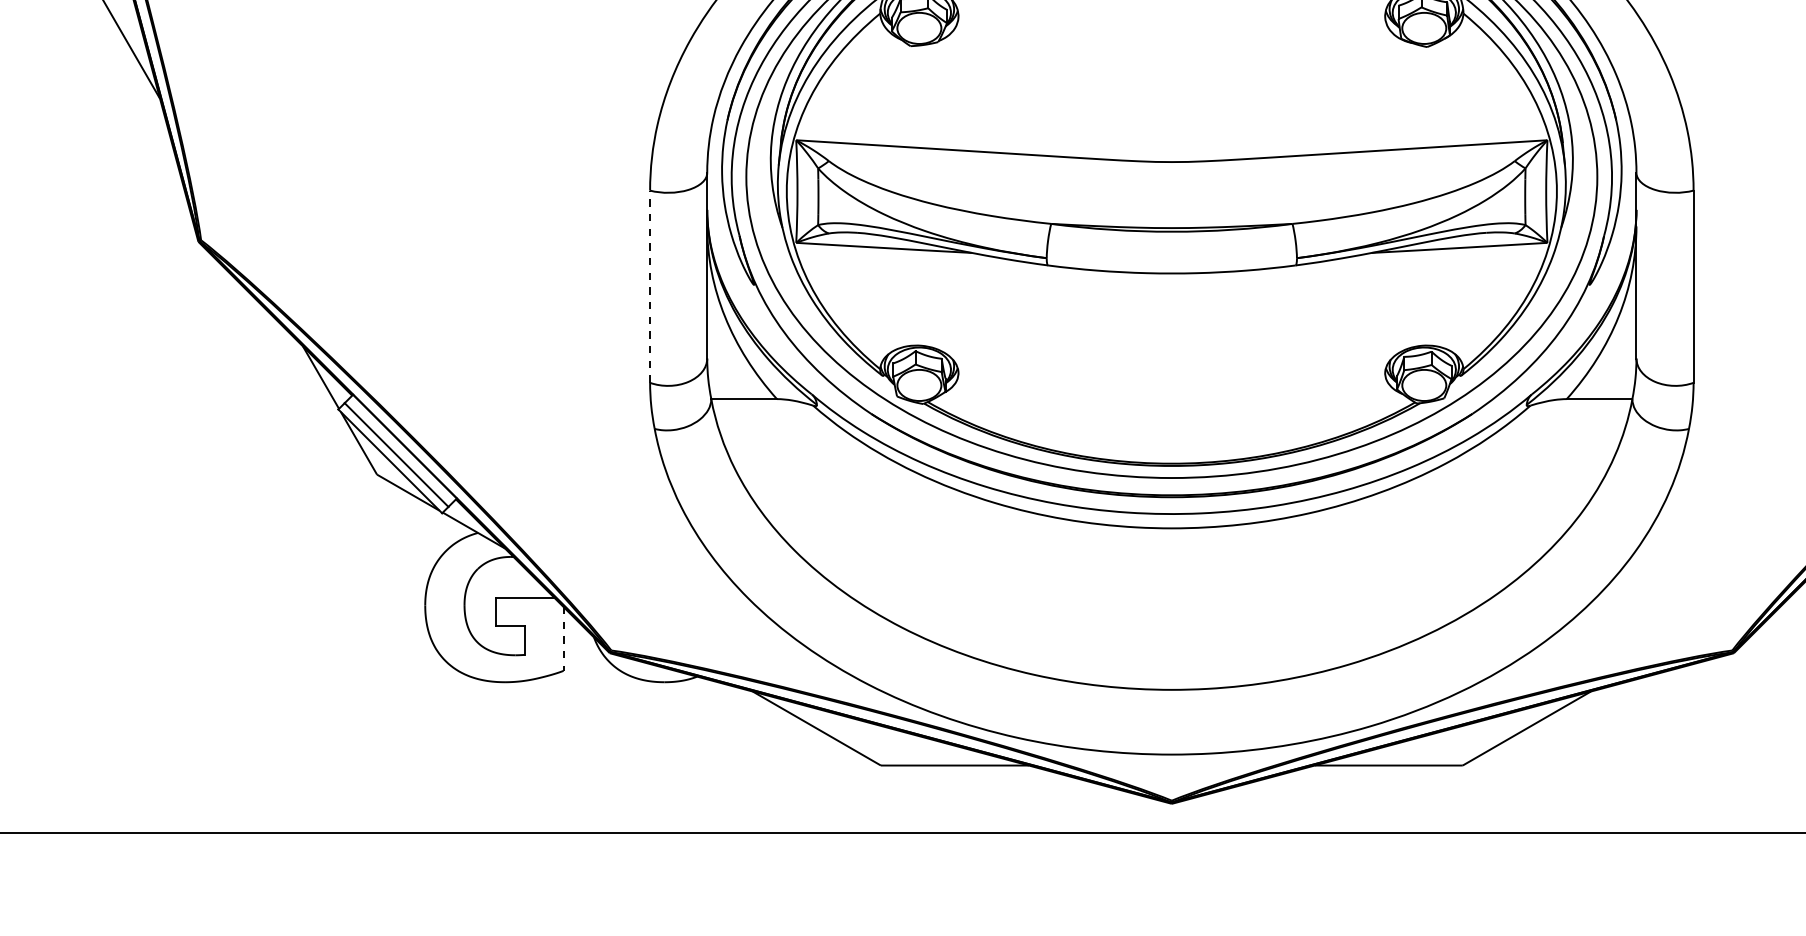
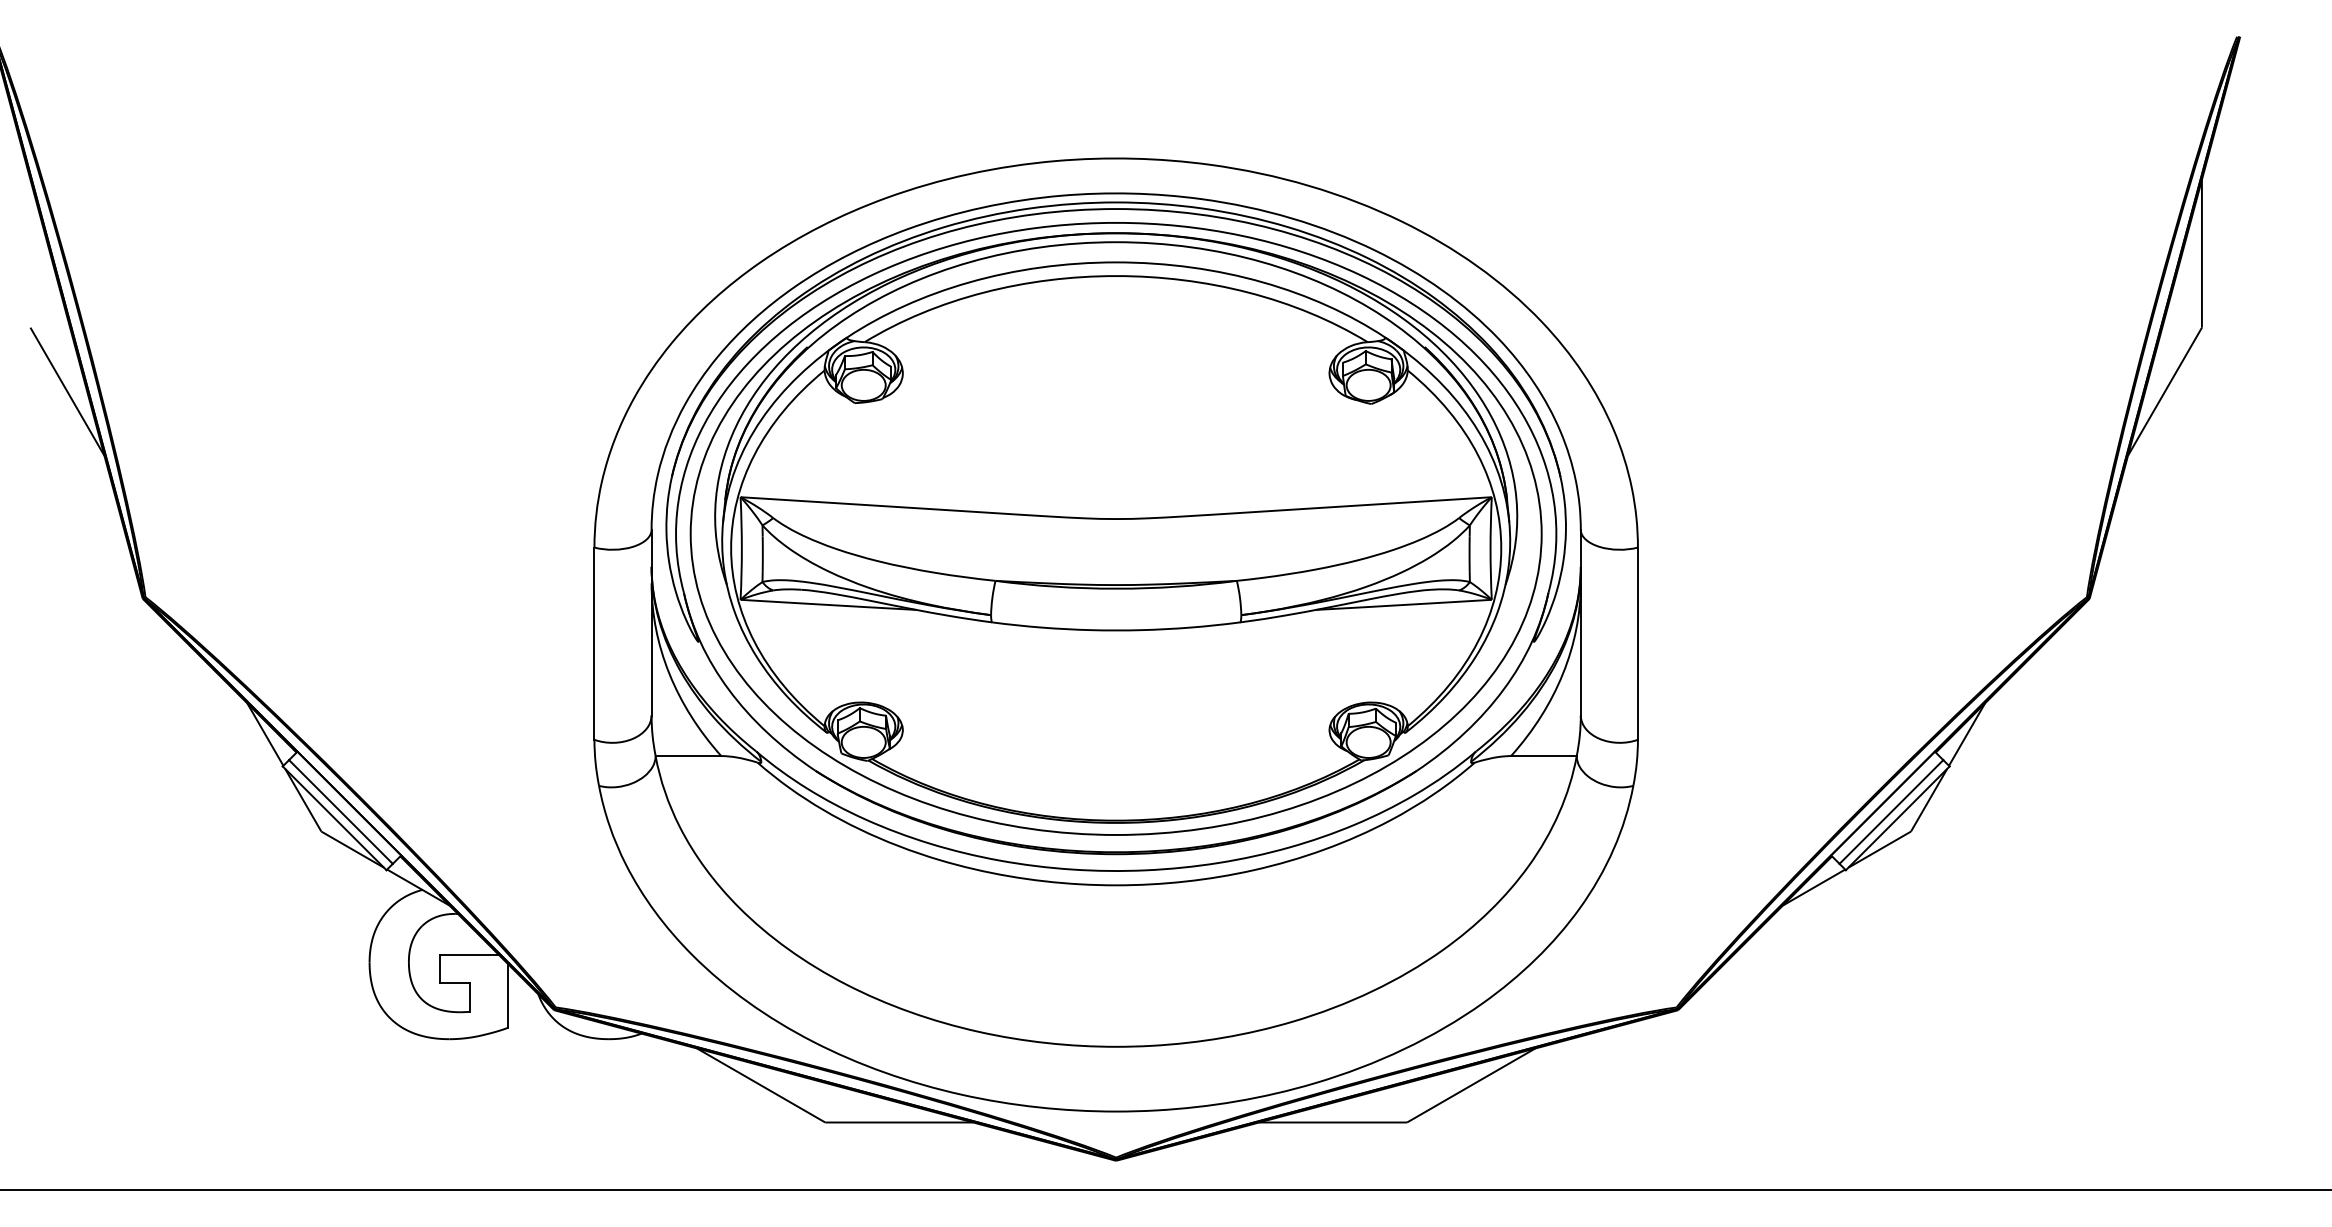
line: (650, 286) -> (594, 643), dashed -> solid
line: (563, 638) -> (507, 995), dashed -> solid

